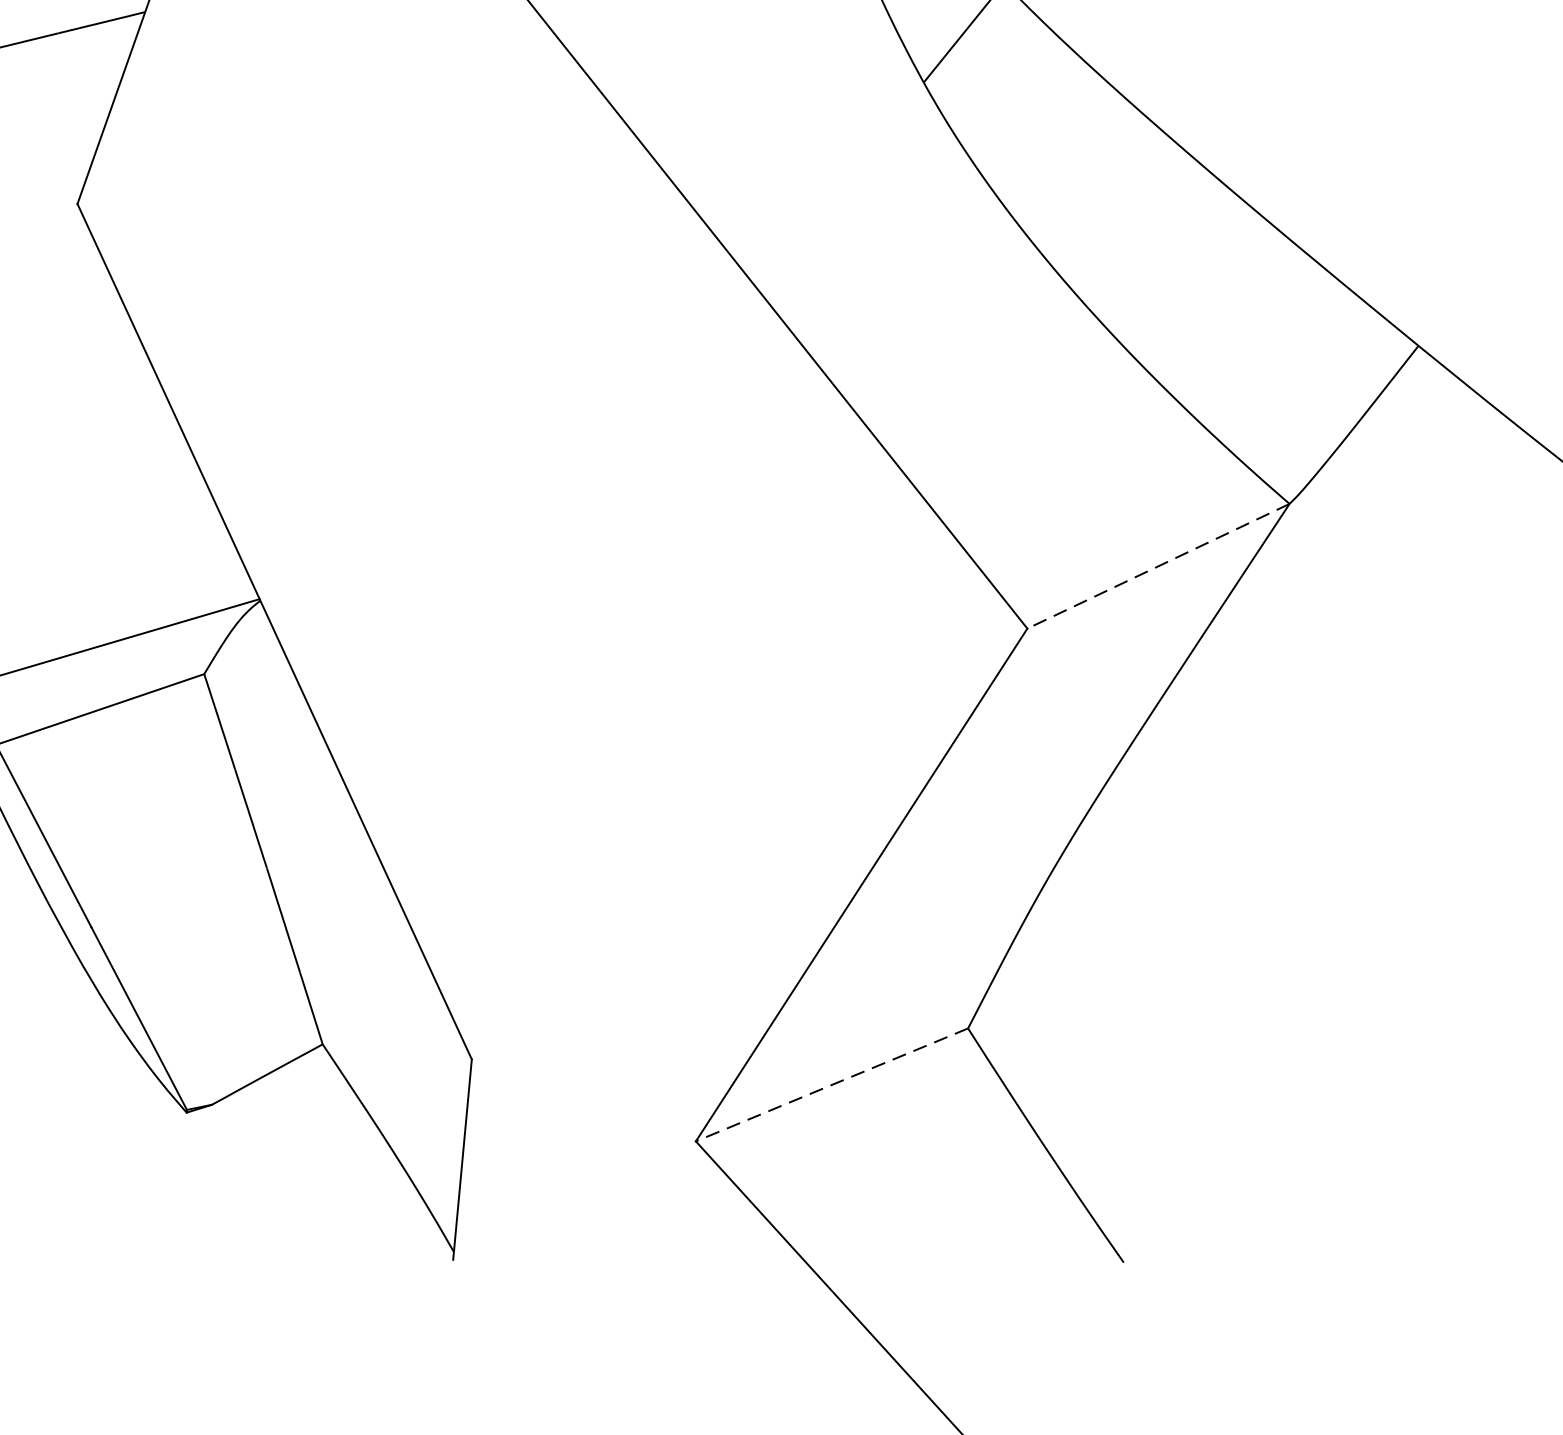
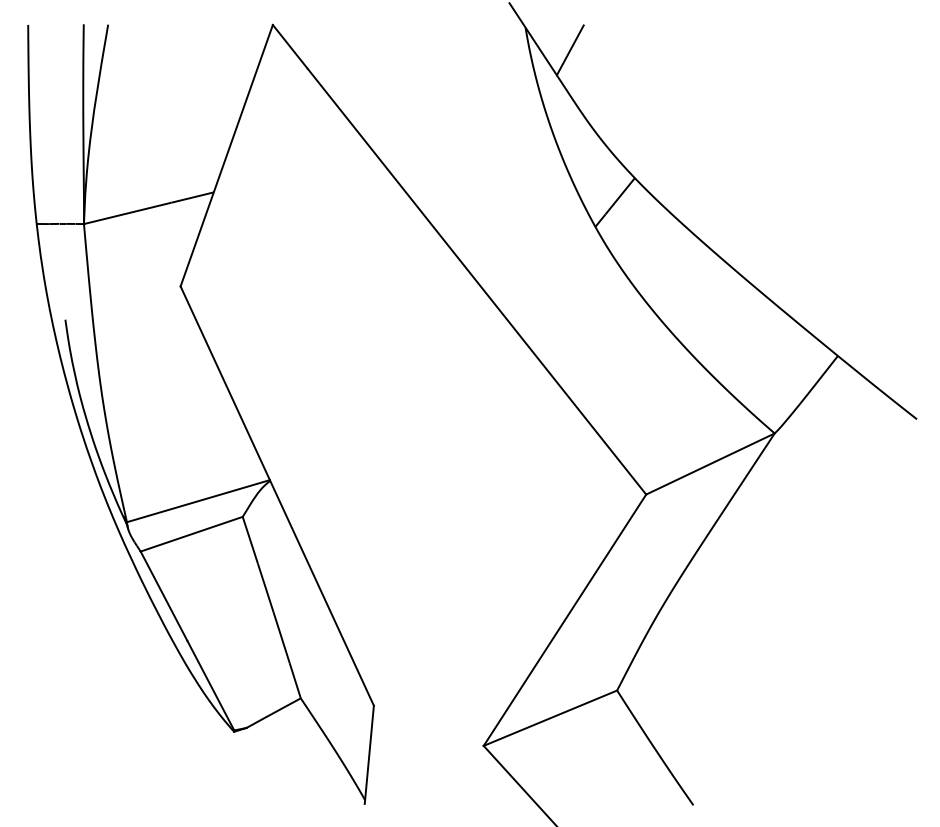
line: (1158, 567) -> (710, 464), dashed -> solid
line: (830, 1085) -> (549, 718), dashed -> solid

